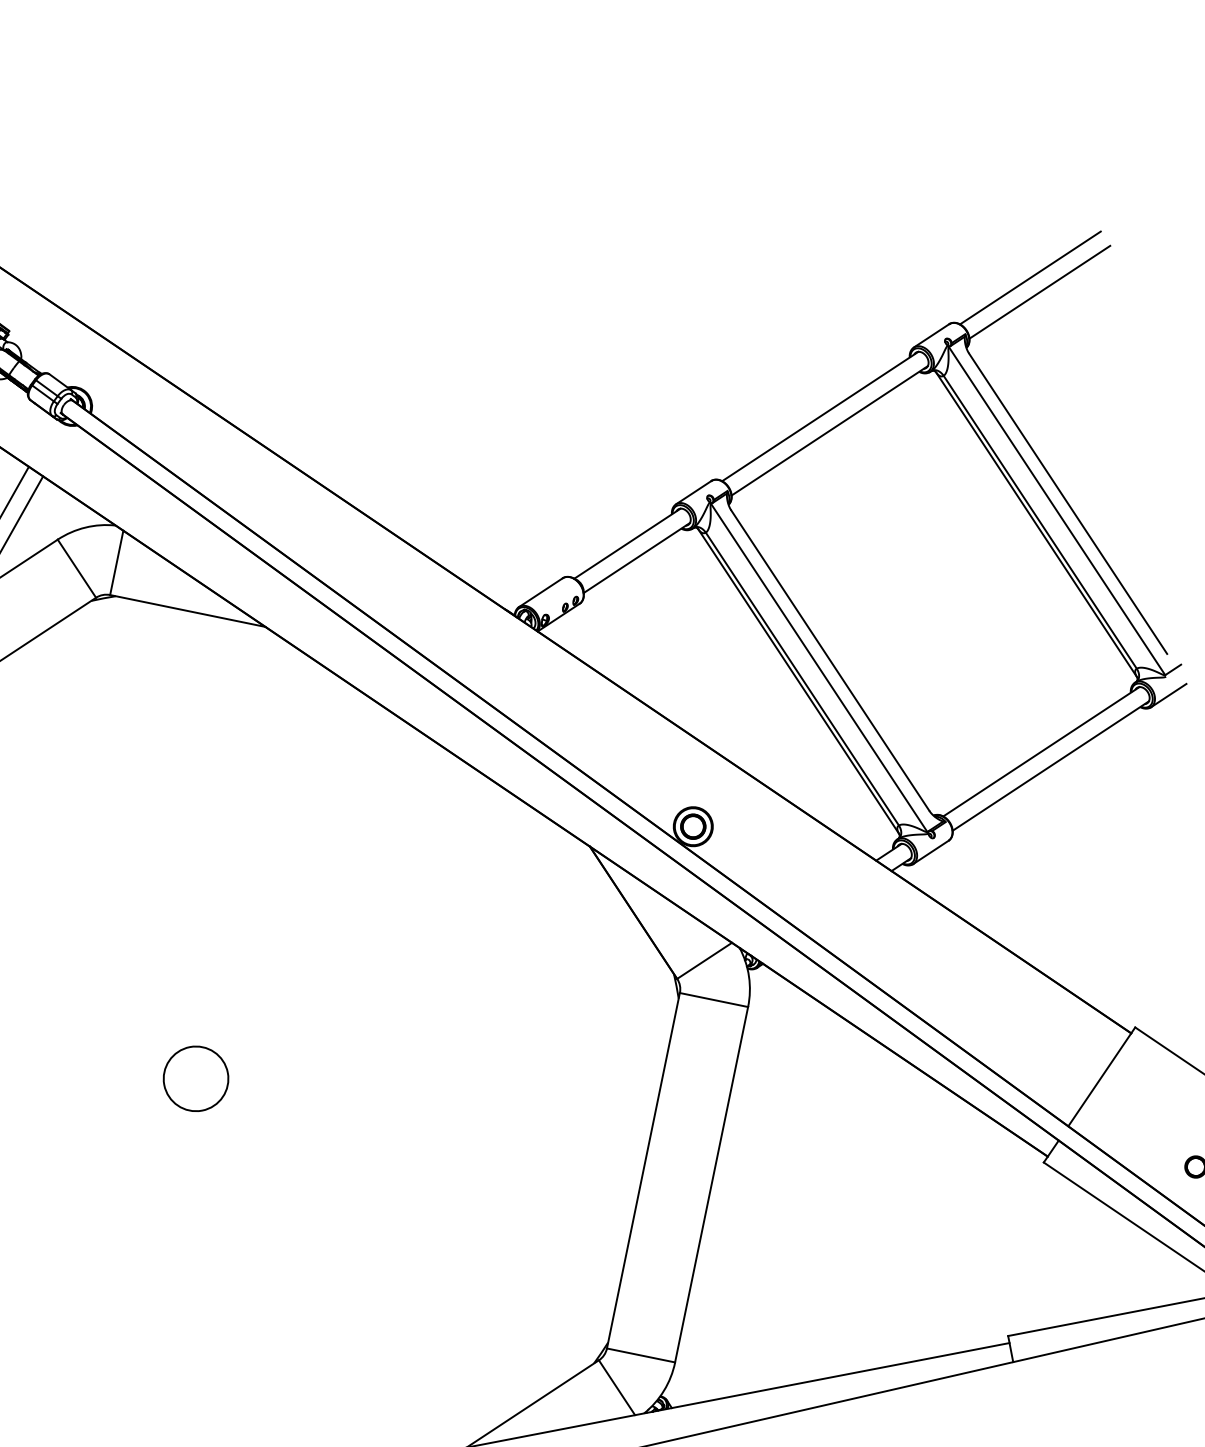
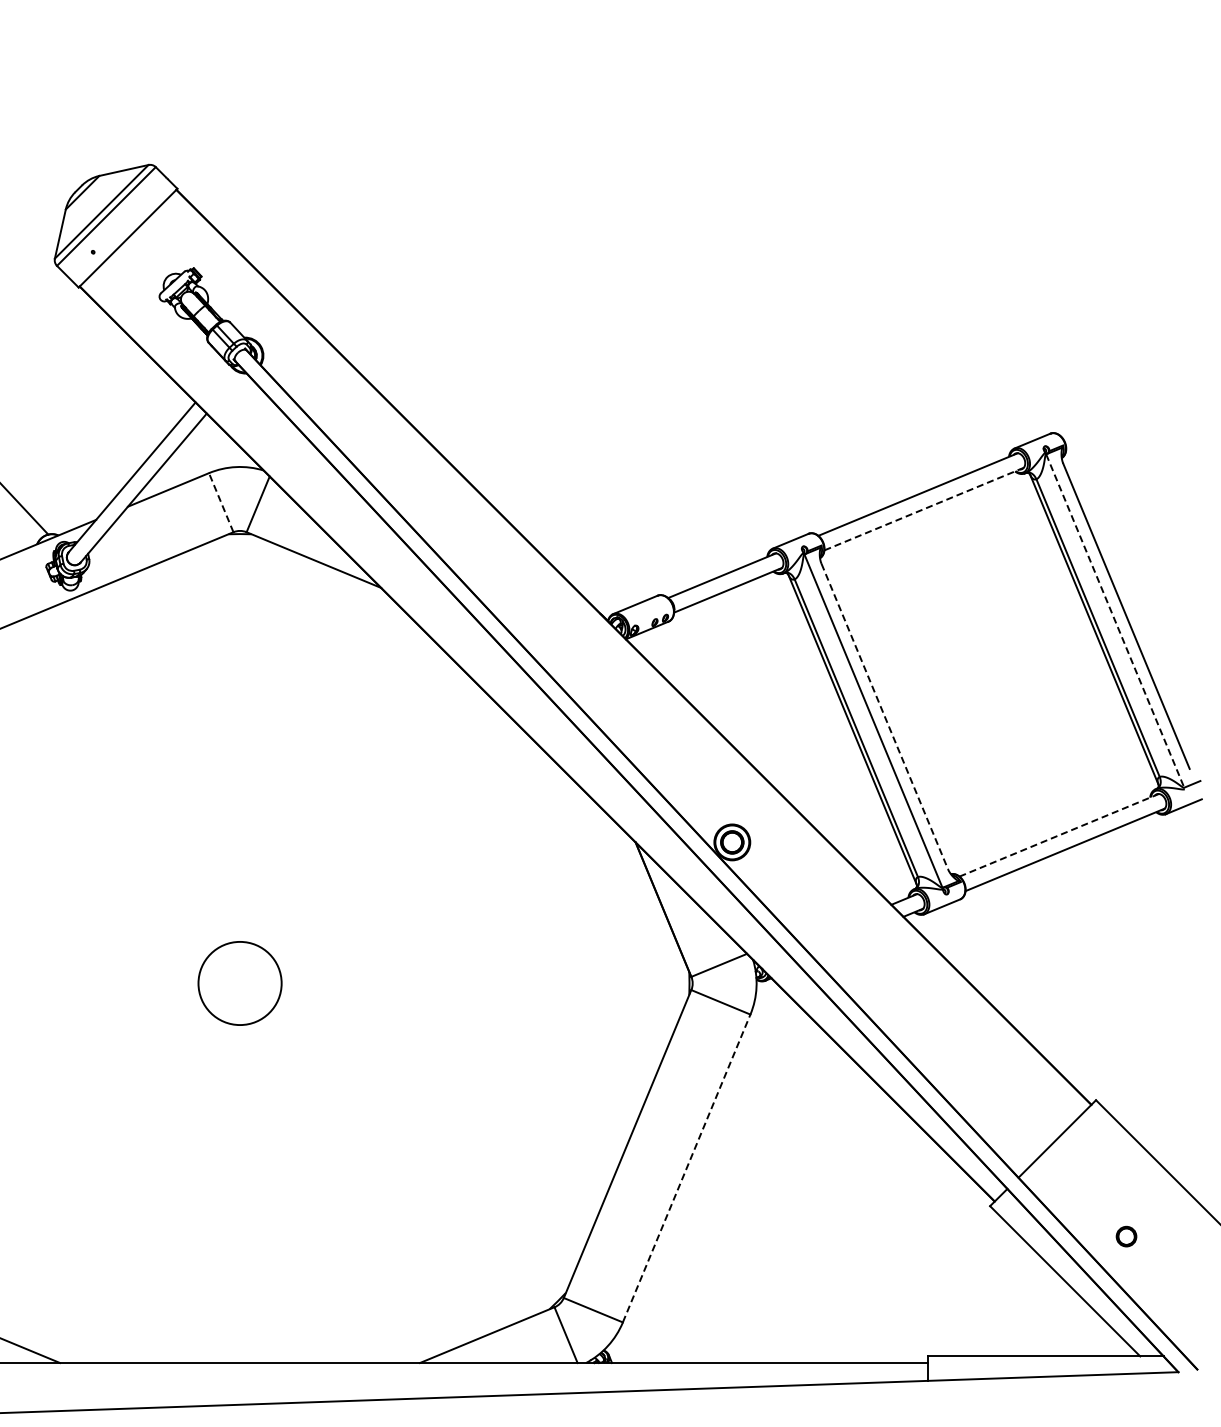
line: (1030, 277) -> (1131, 405), removed
line: (1039, 292) -> (1137, 420), removed
line: (830, 431) -> (924, 509), solid -> dashed
line: (1057, 511) -> (1115, 621), solid -> dashed
line: (77, 568) -> (221, 502), solid -> dashed
line: (830, 660) -> (884, 716), solid -> dashed
line: (1041, 751) -> (1059, 835), solid -> dashed
circle: (195, 1079) -> (239, 983), size x1.4
line: (711, 1184) -> (686, 1168), solid -> dashed

